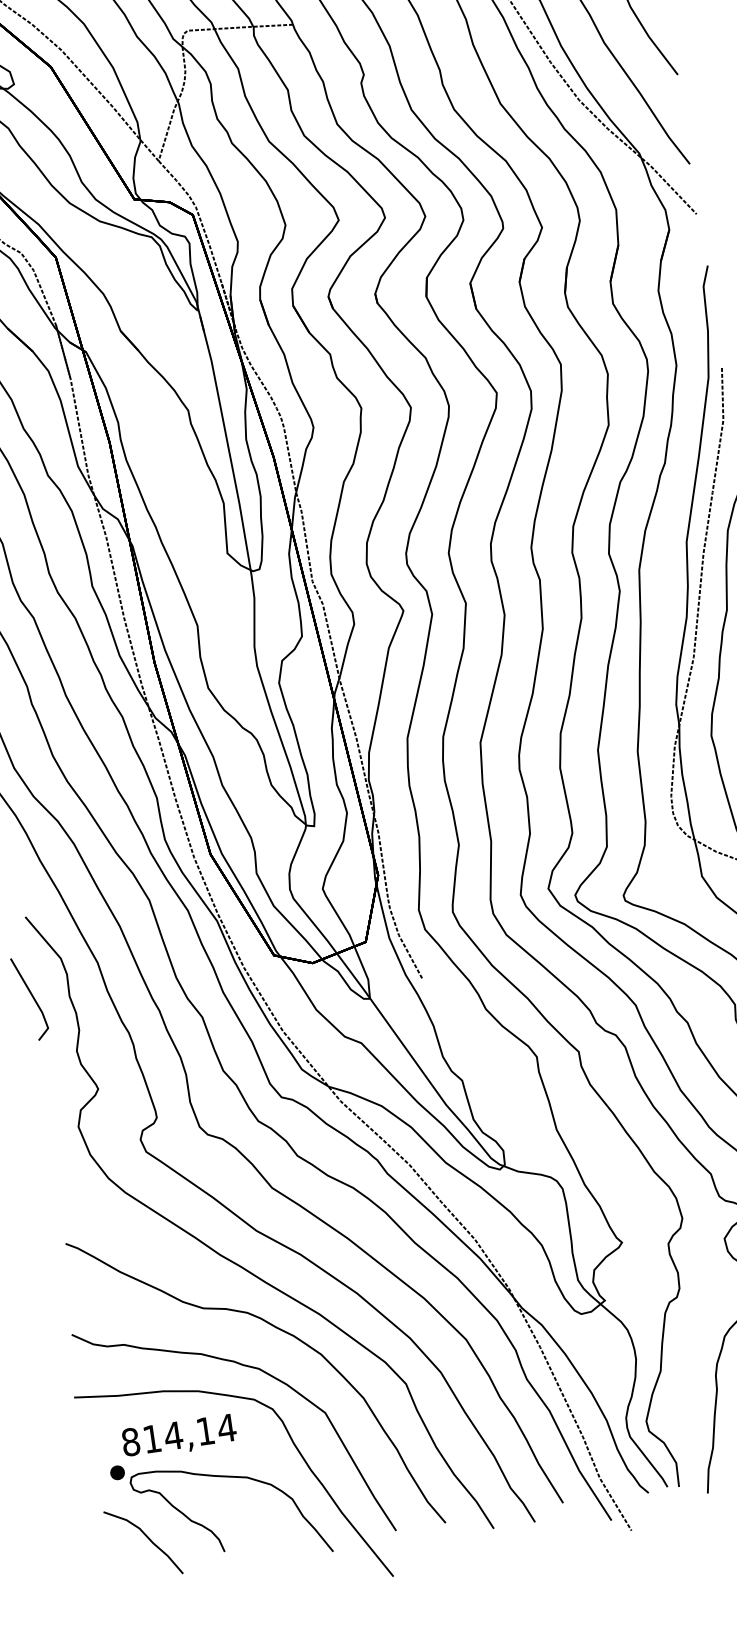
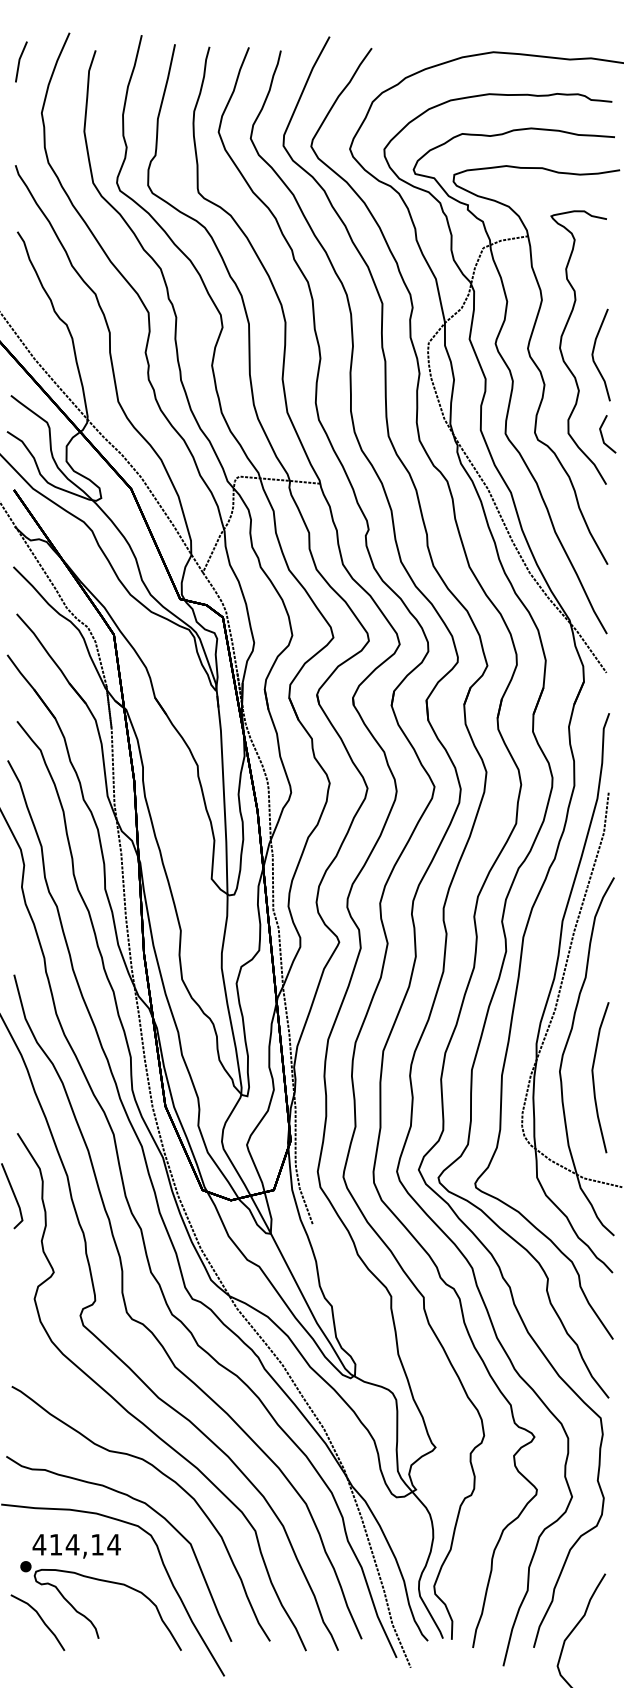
text: (130, 1441) -> (39, 1544), 814,14 -> 414,14

